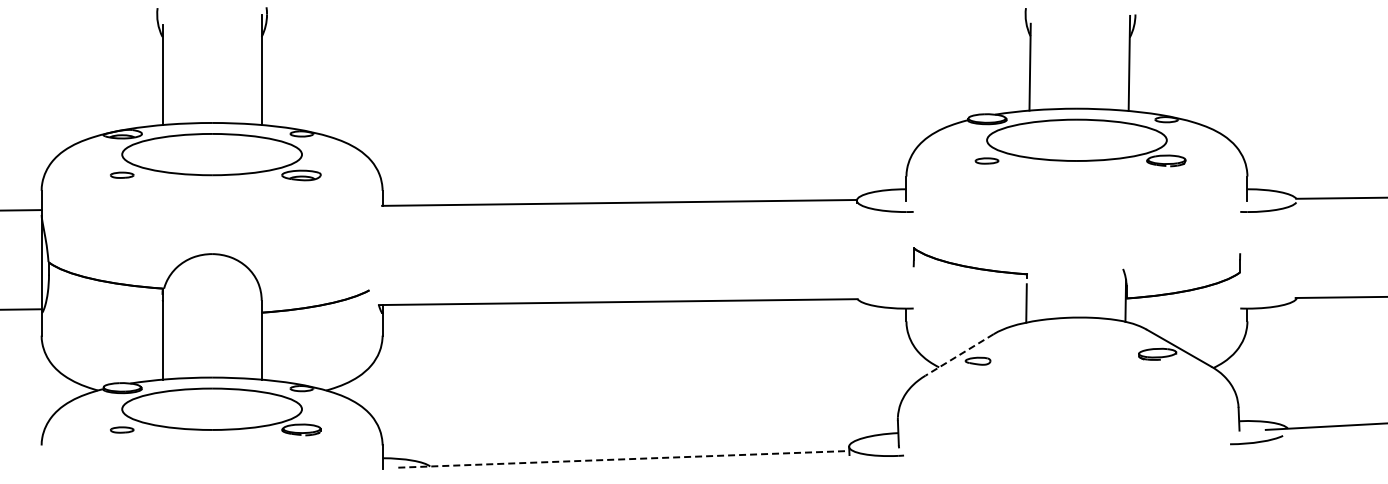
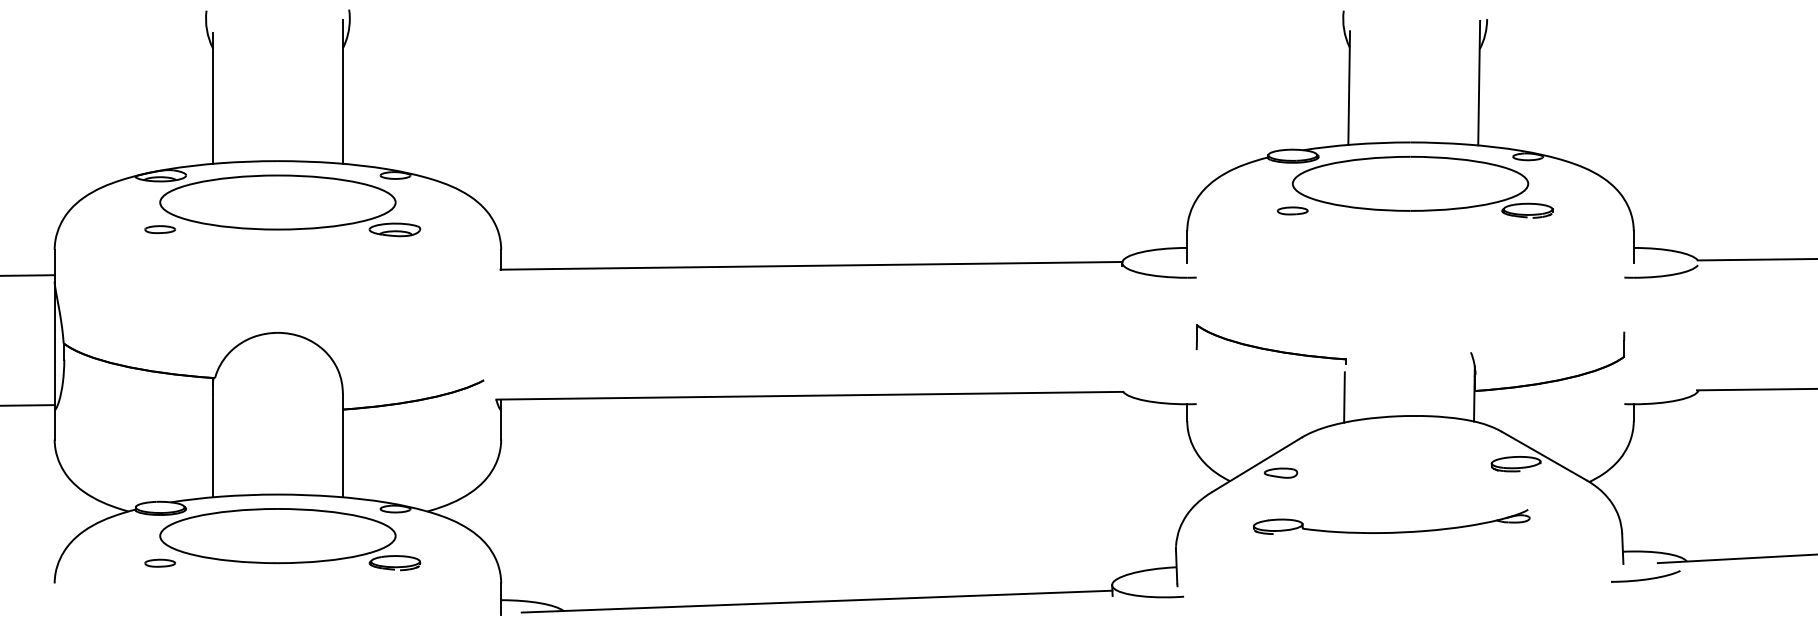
line: (959, 354) -> (1256, 464), dashed -> solid
part: (1062, 405) -> (1391, 531), added
line: (623, 459) -> (816, 601), dashed -> solid

